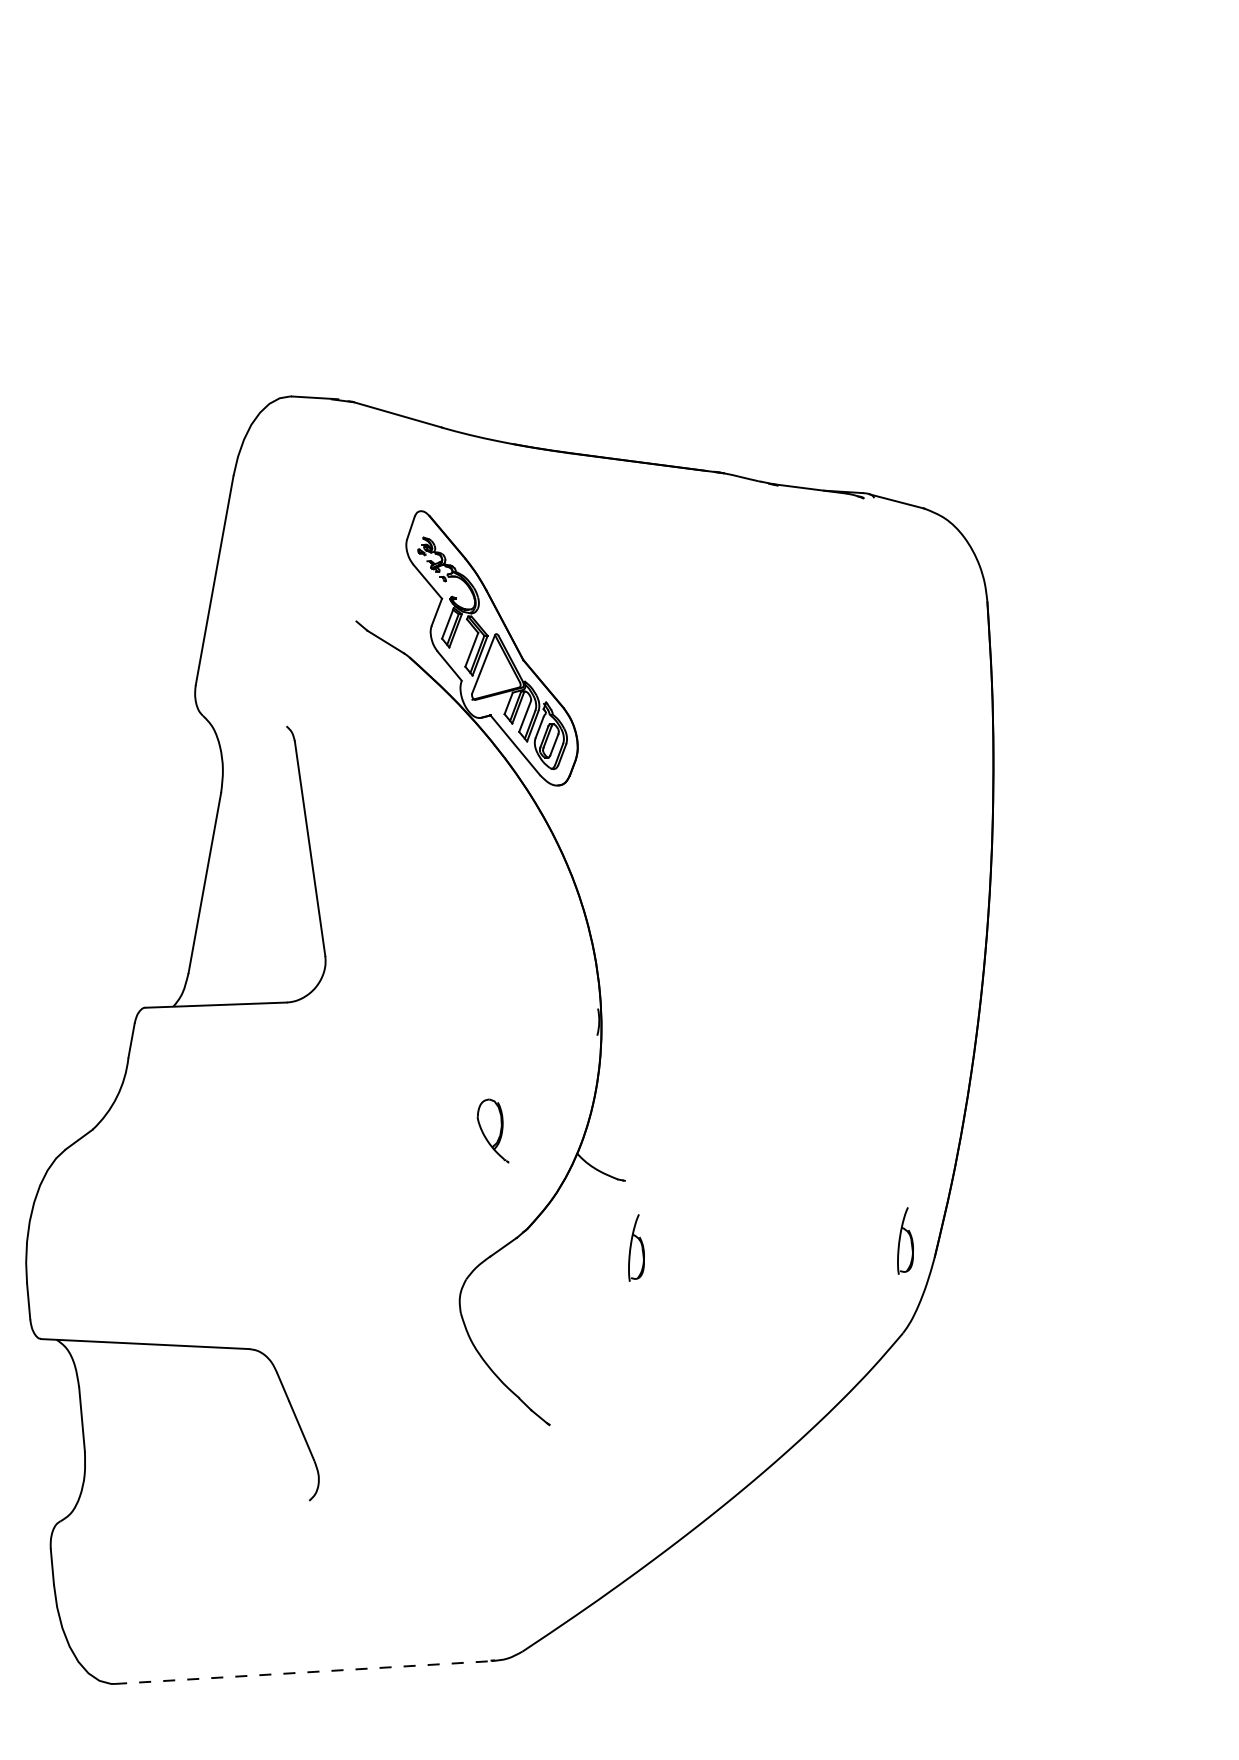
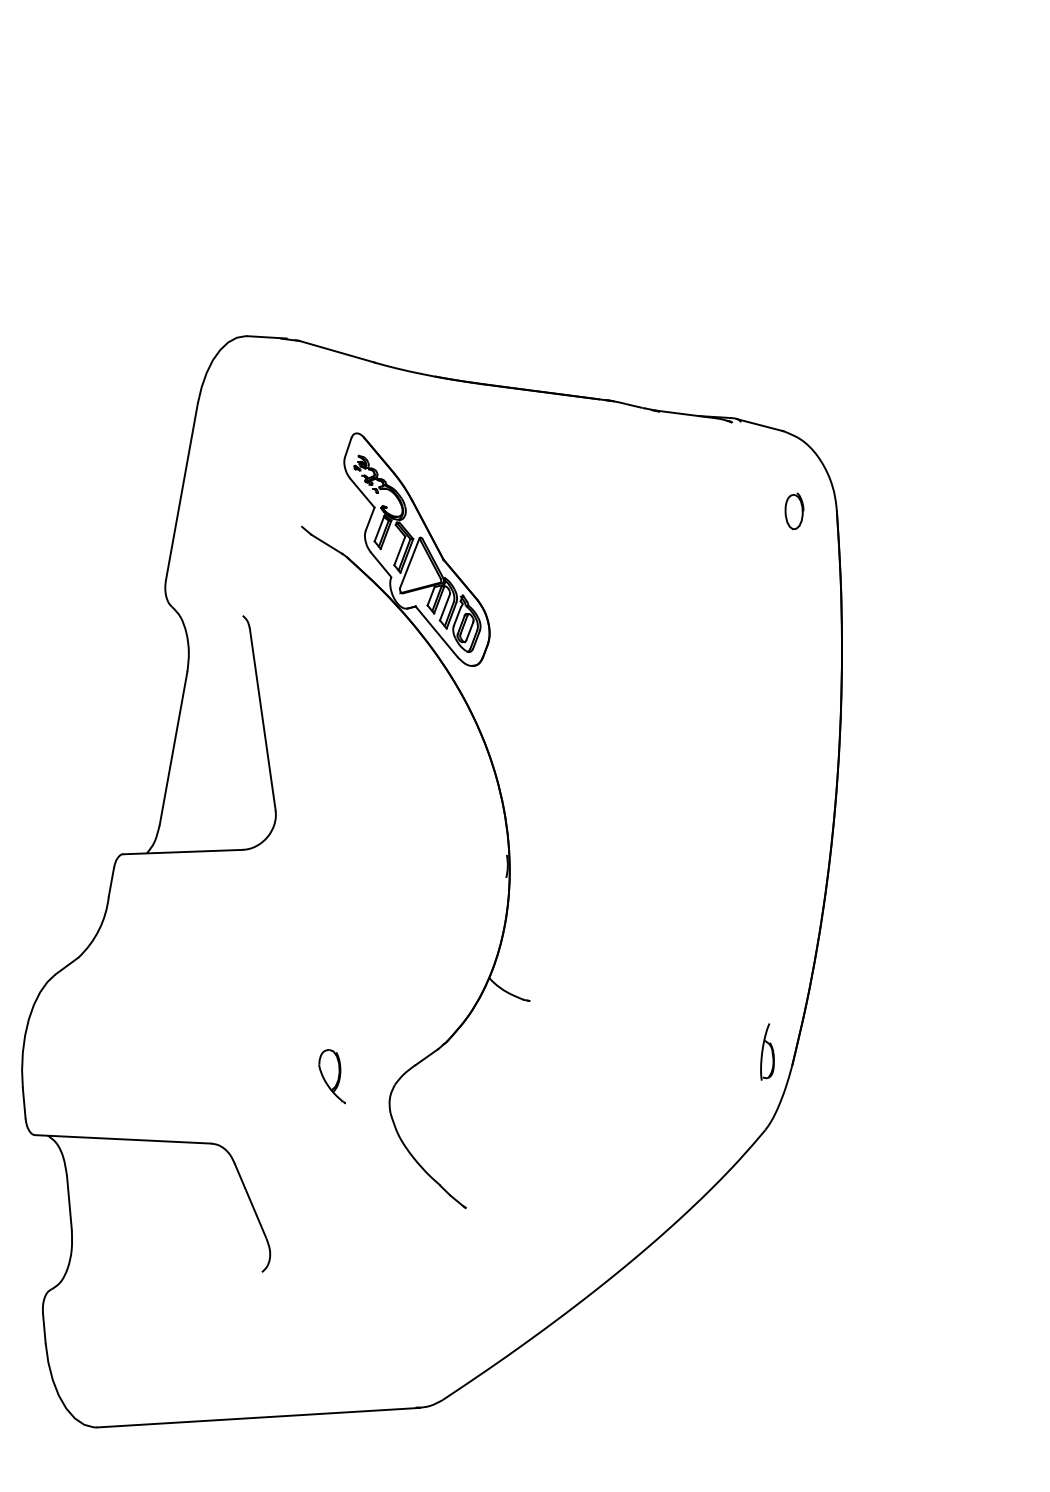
part: (937, 603) -> (794, 511), added
part: (492, 1130) -> (331, 1076), moved
part: (636, 1247) -> (539, 1057), removed
line: (305, 1672) -> (258, 1417), dashed -> solid

